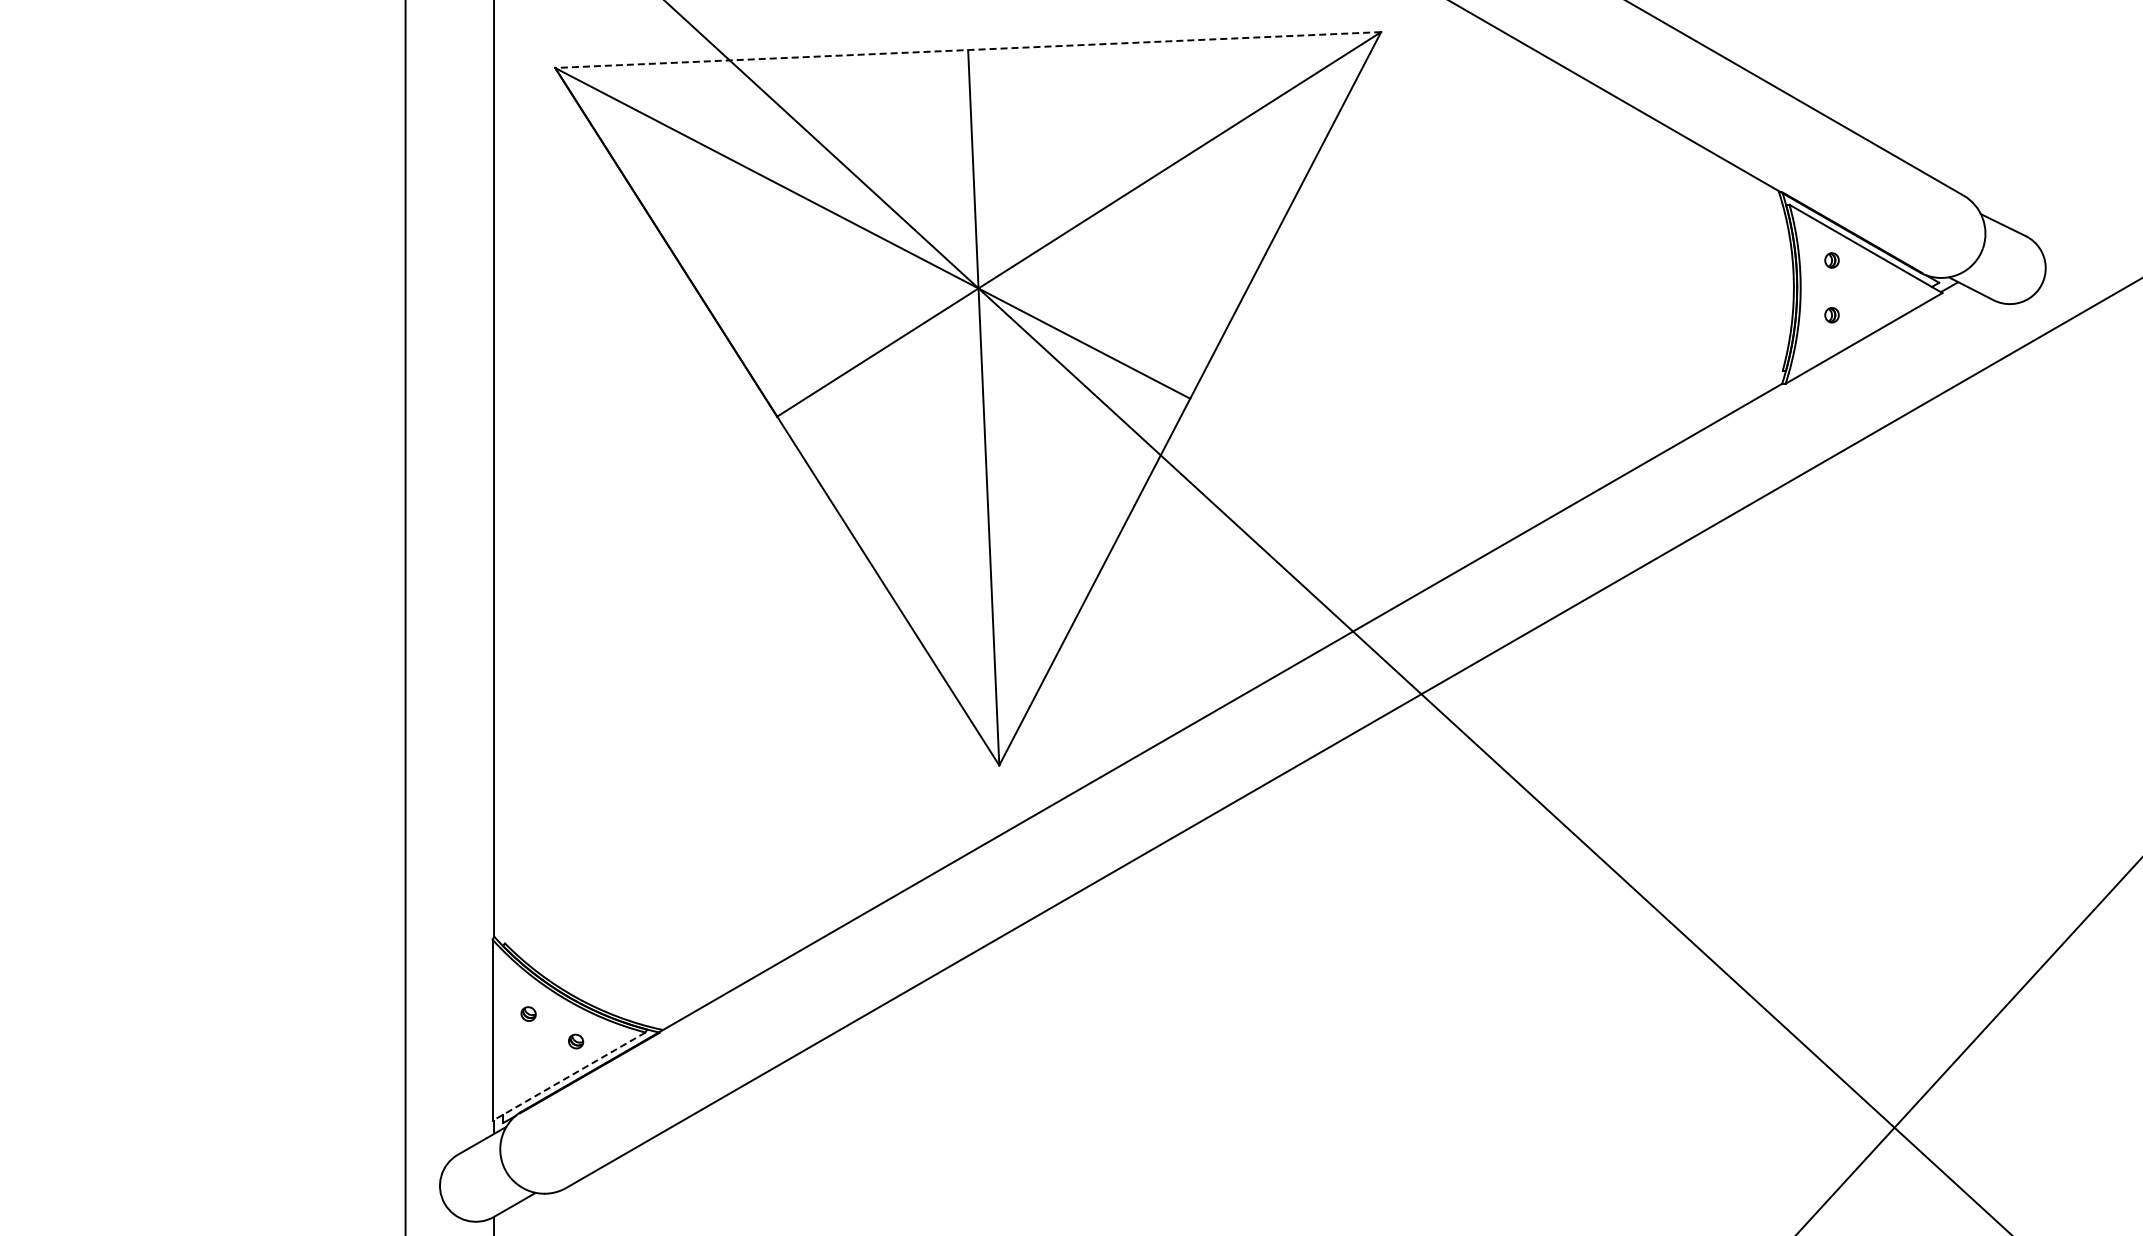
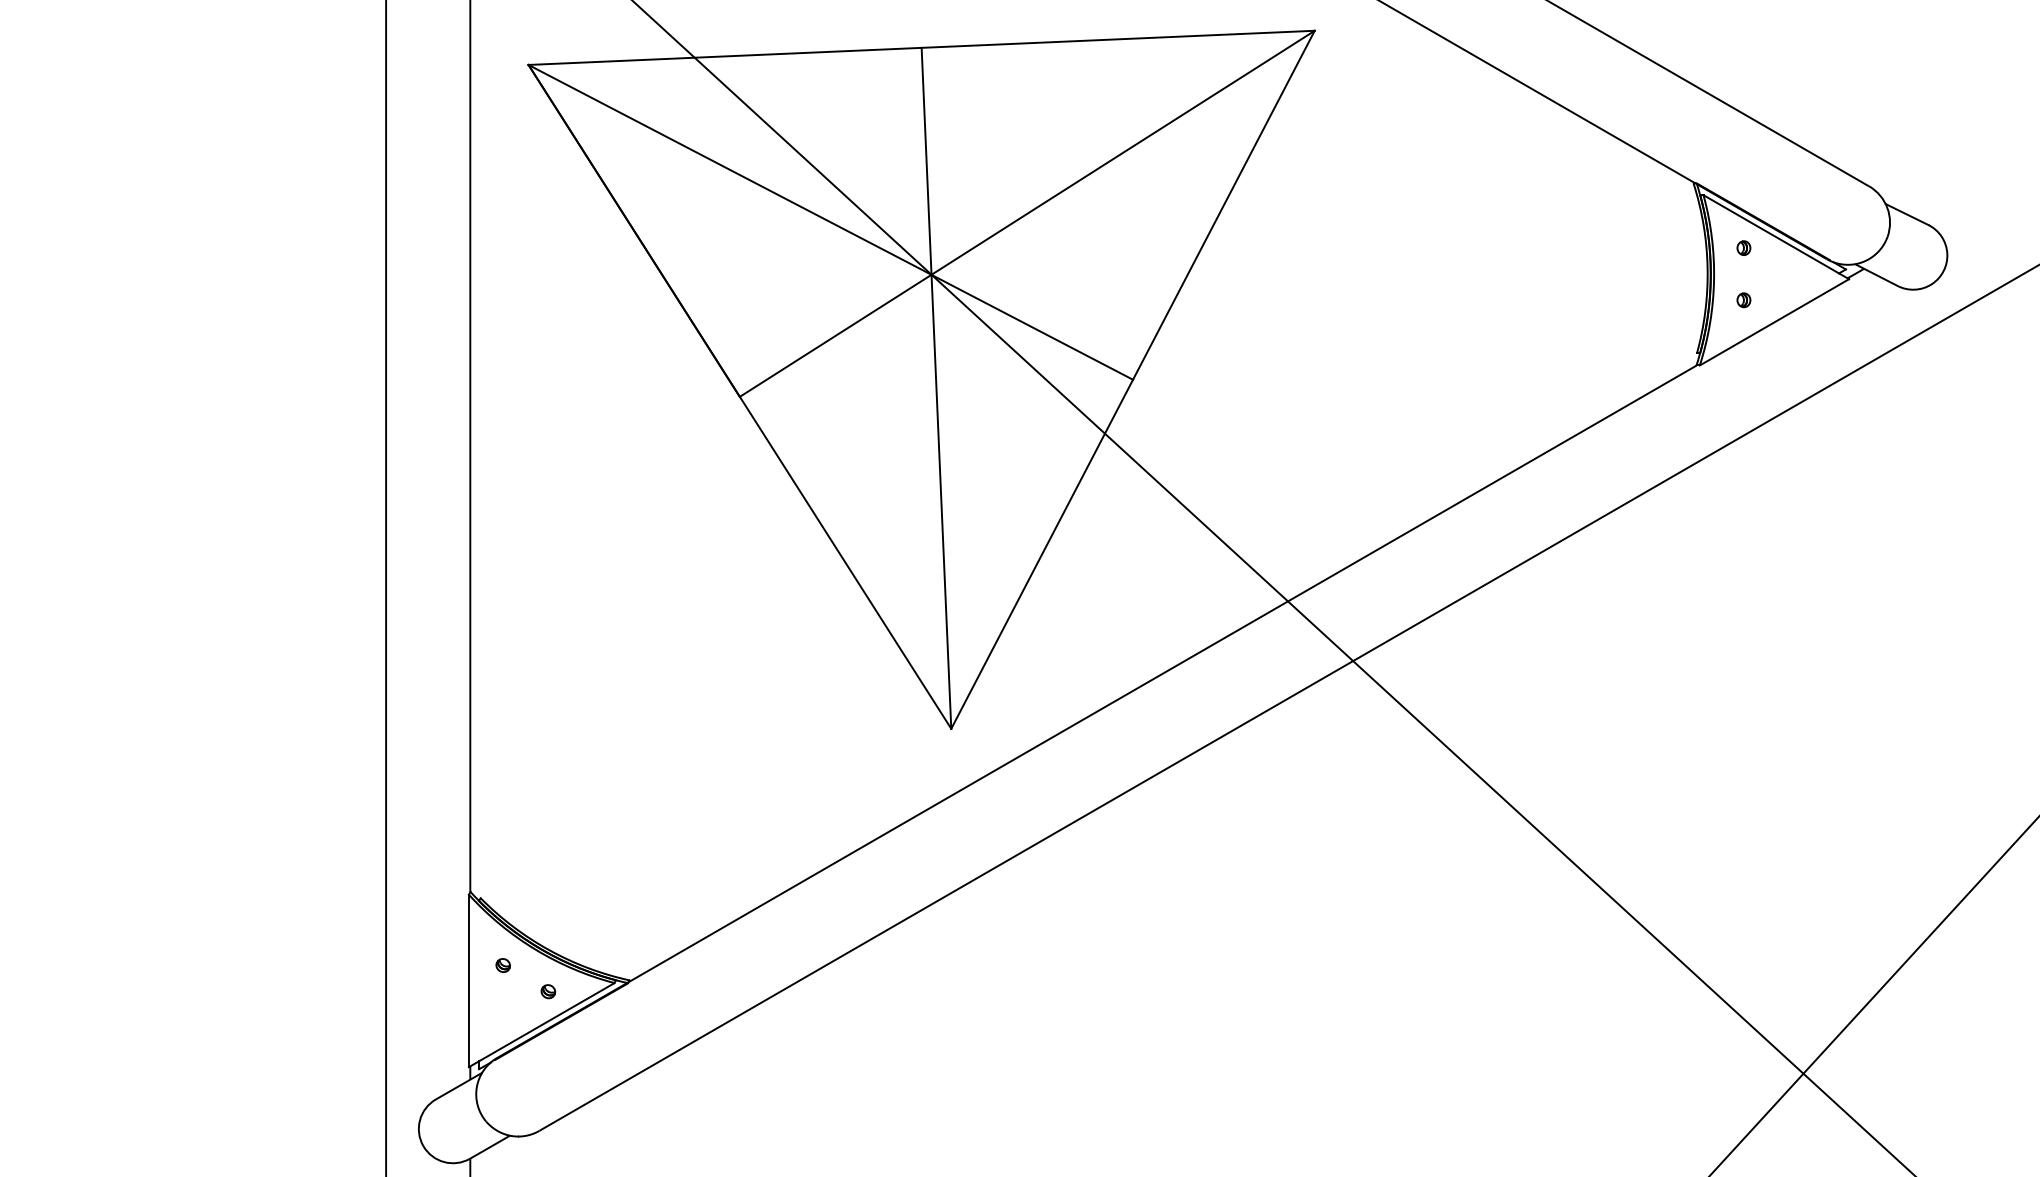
line: (967, 50) -> (921, 48), dashed -> solid
line: (568, 1076) -> (541, 1024), dashed -> solid

